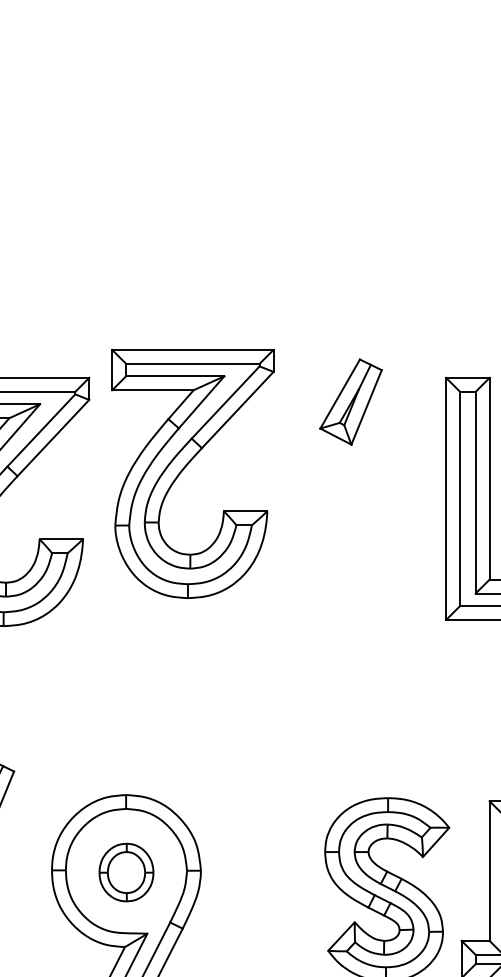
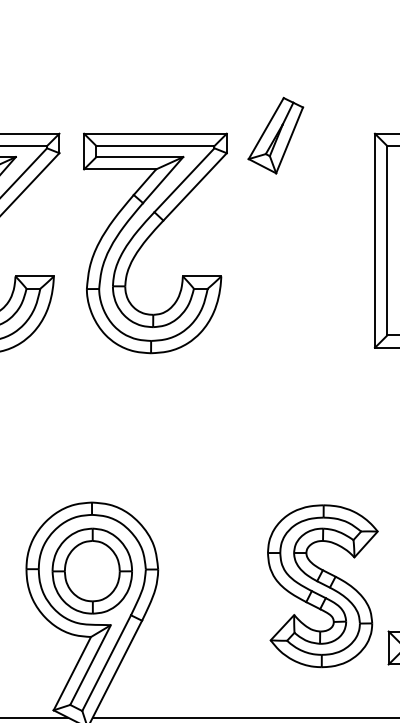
part: (350, 401) -> (275, 135), moved
part: (185, 468) -> (148, 238), moved
part: (126, 872) -> (92, 571), size x1.67

